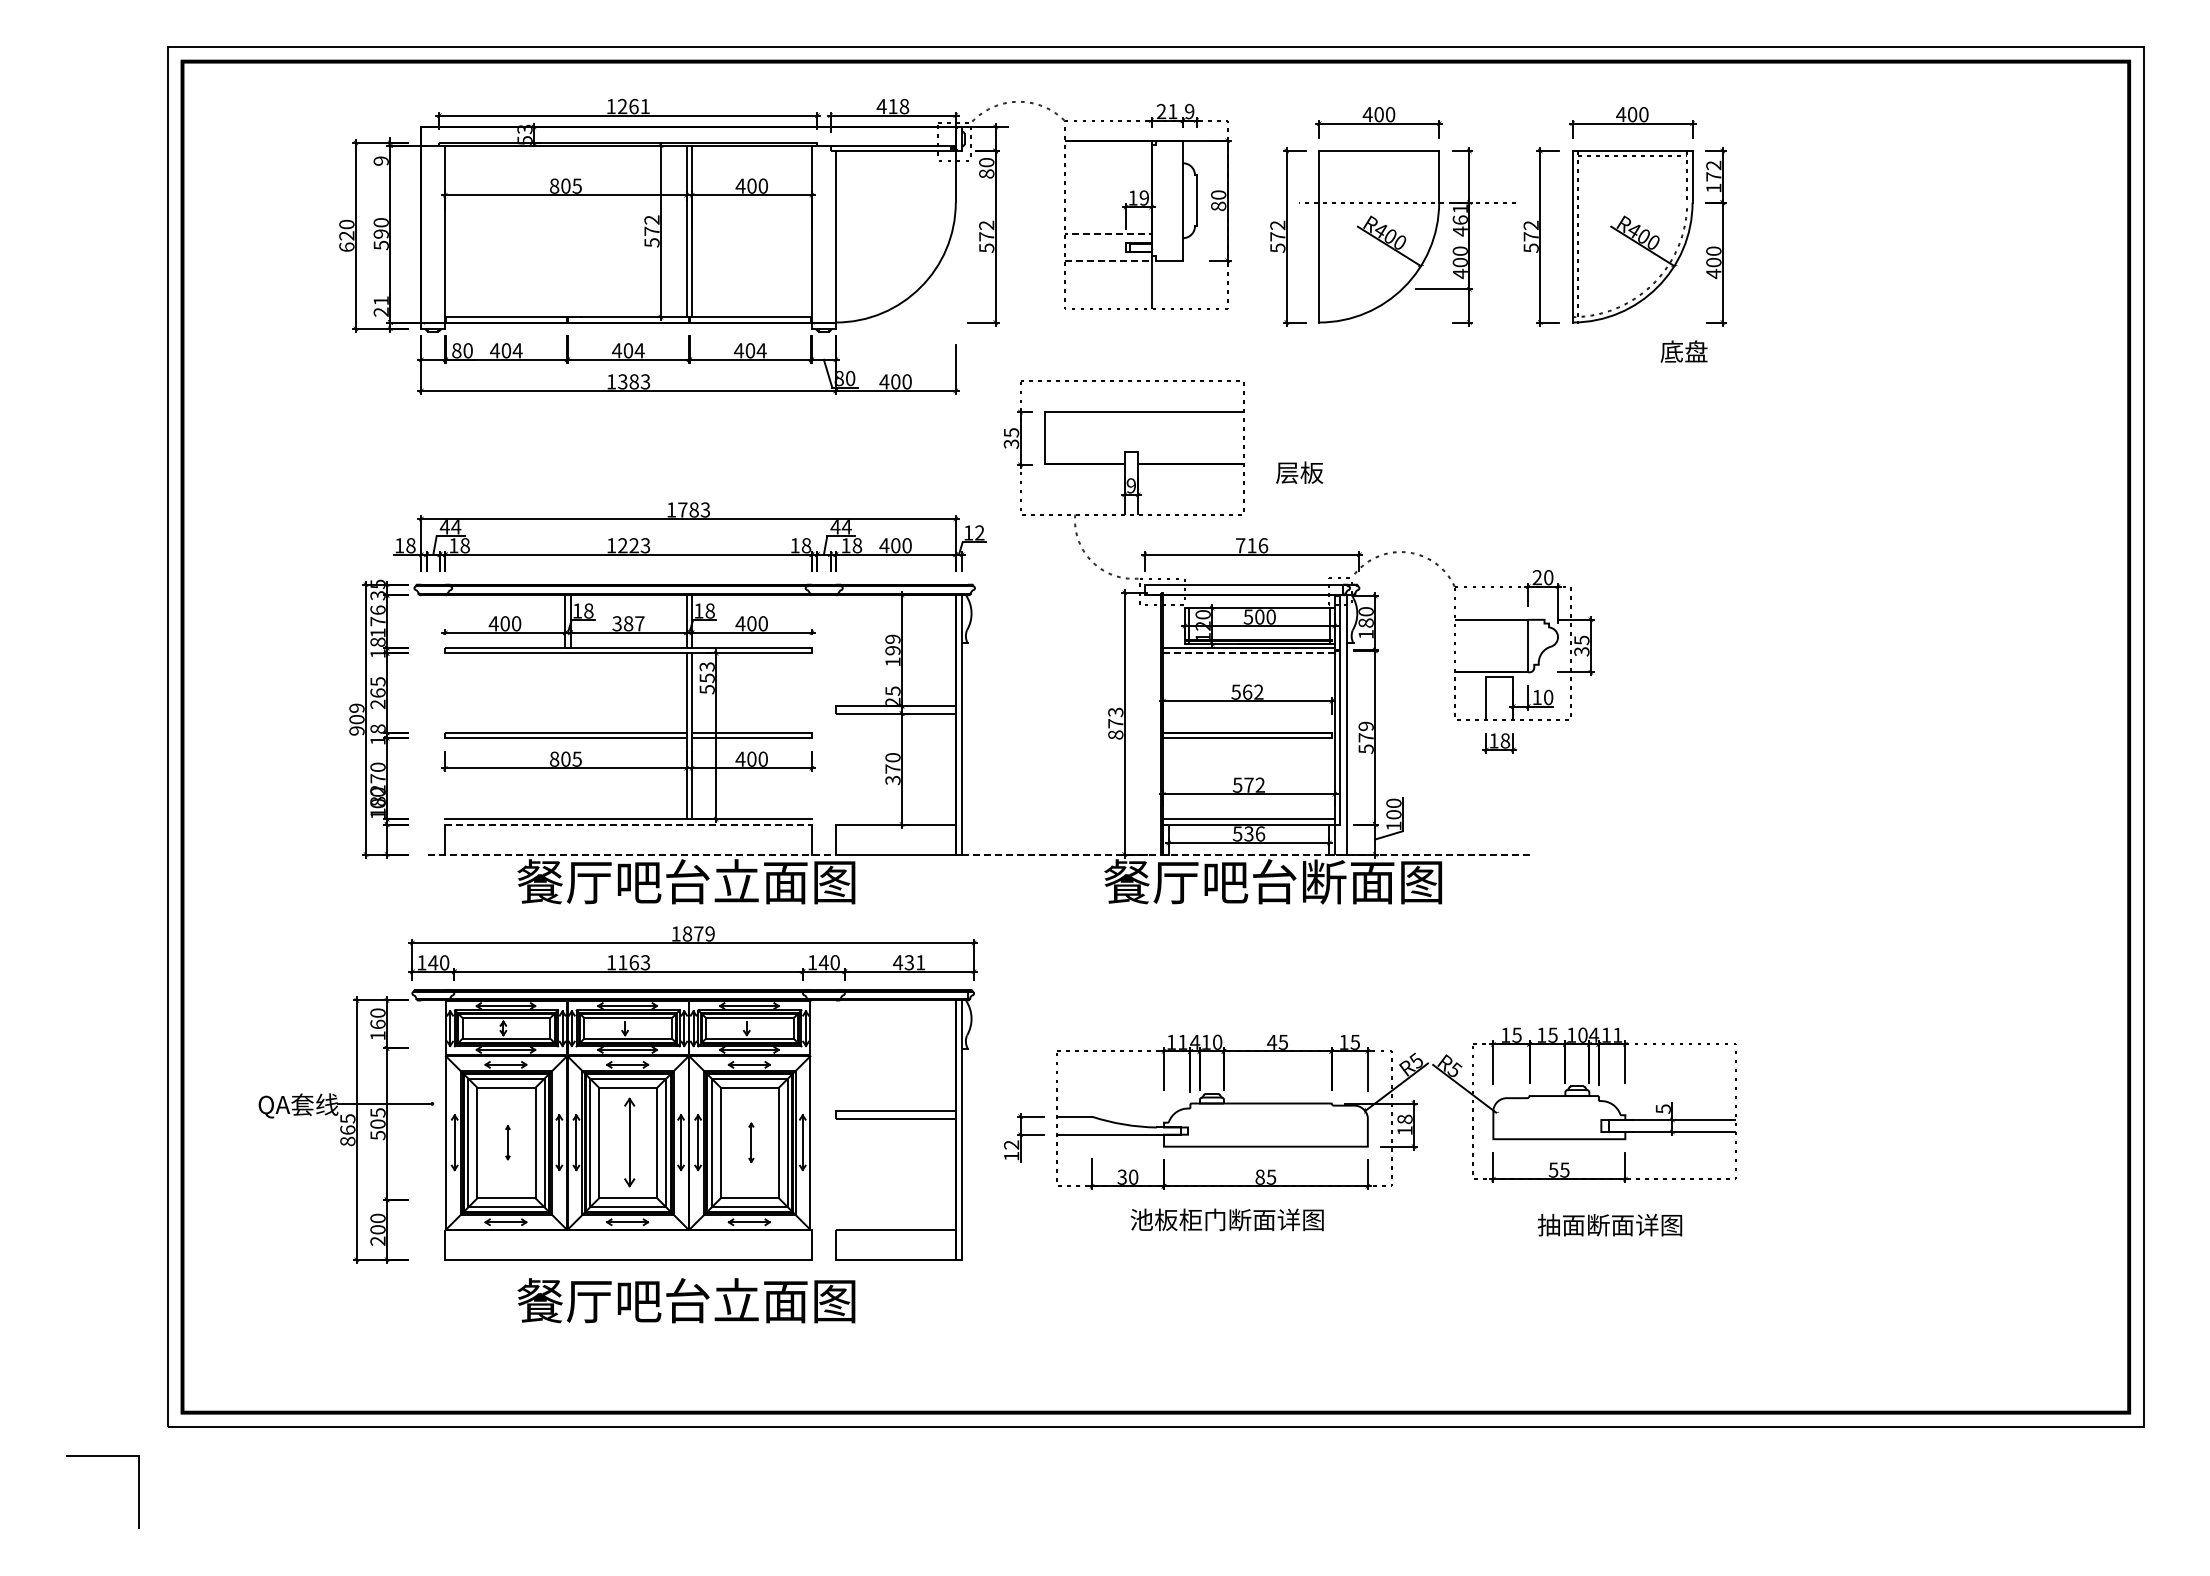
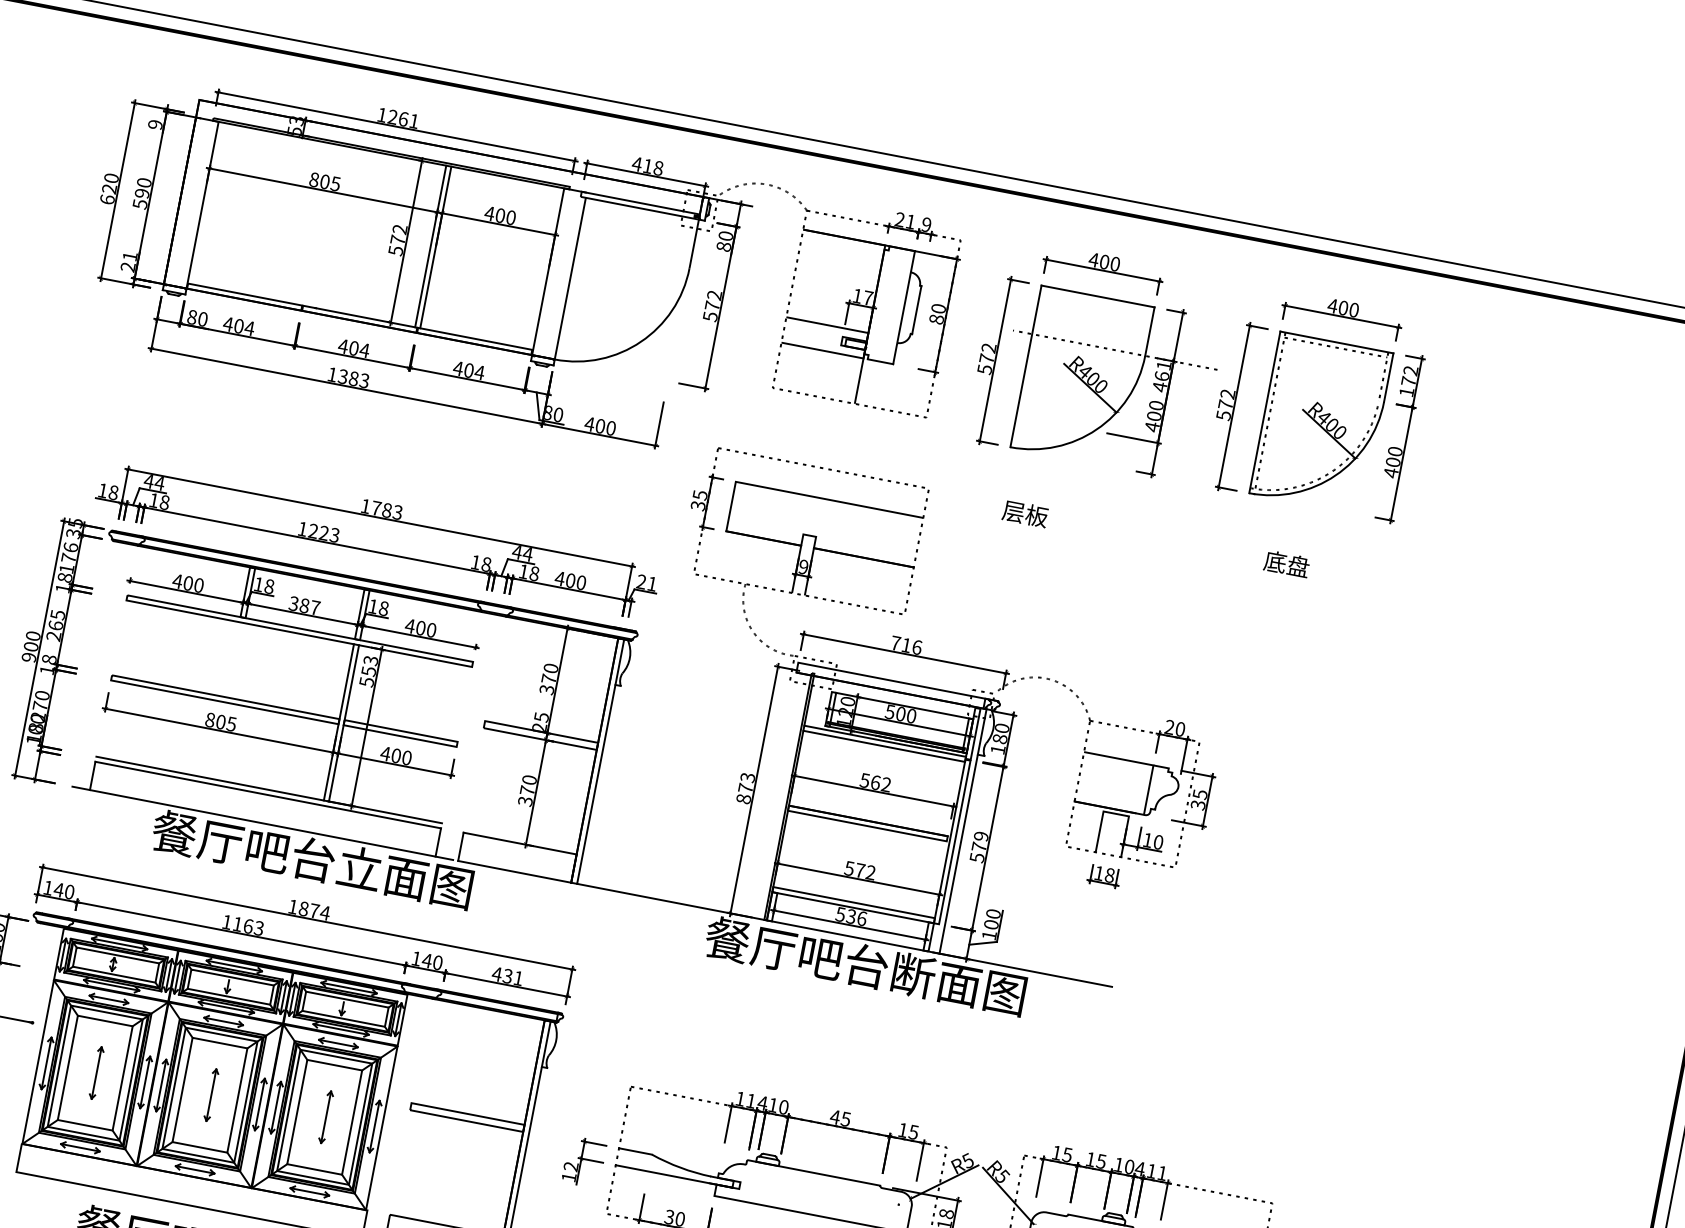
text: (1144, 197) -> (868, 297), 19 -> 17
line: (1151, 246) -> (866, 345), dashed -> solid
text: (1683, 351) -> (1286, 563), moved
text: (1299, 472) -> (1025, 513), moved
text: (973, 532) -> (646, 582), 12 -> 21
text: (892, 650) -> (548, 678), 199 -> 370
line: (1249, 653) -> (884, 746), dashed -> solid
text: (356, 707) -> (32, 635), 909 -> 900
line: (629, 824) -> (269, 795), dashed -> solid
line: (628, 854) -> (262, 823), dashed -> solid
line: (1245, 854) -> (844, 935), dashed -> solid
text: (710, 933) -> (325, 912), 1879 -> 1874
part: (507, 1142) -> (96, 1072), size x1.67
part: (629, 1142) -> (211, 1094), size x0.62
part: (751, 1142) -> (326, 1117), size x1.43

